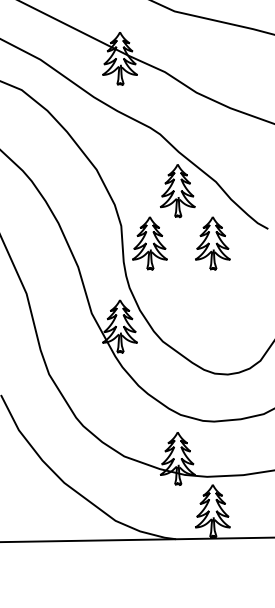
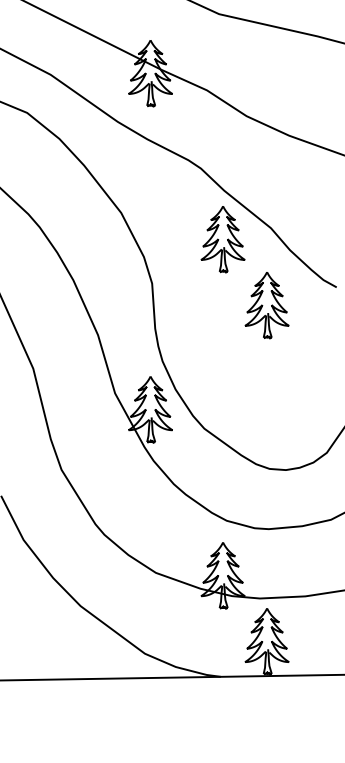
part: (149, 243) -> (187, 305), removed

